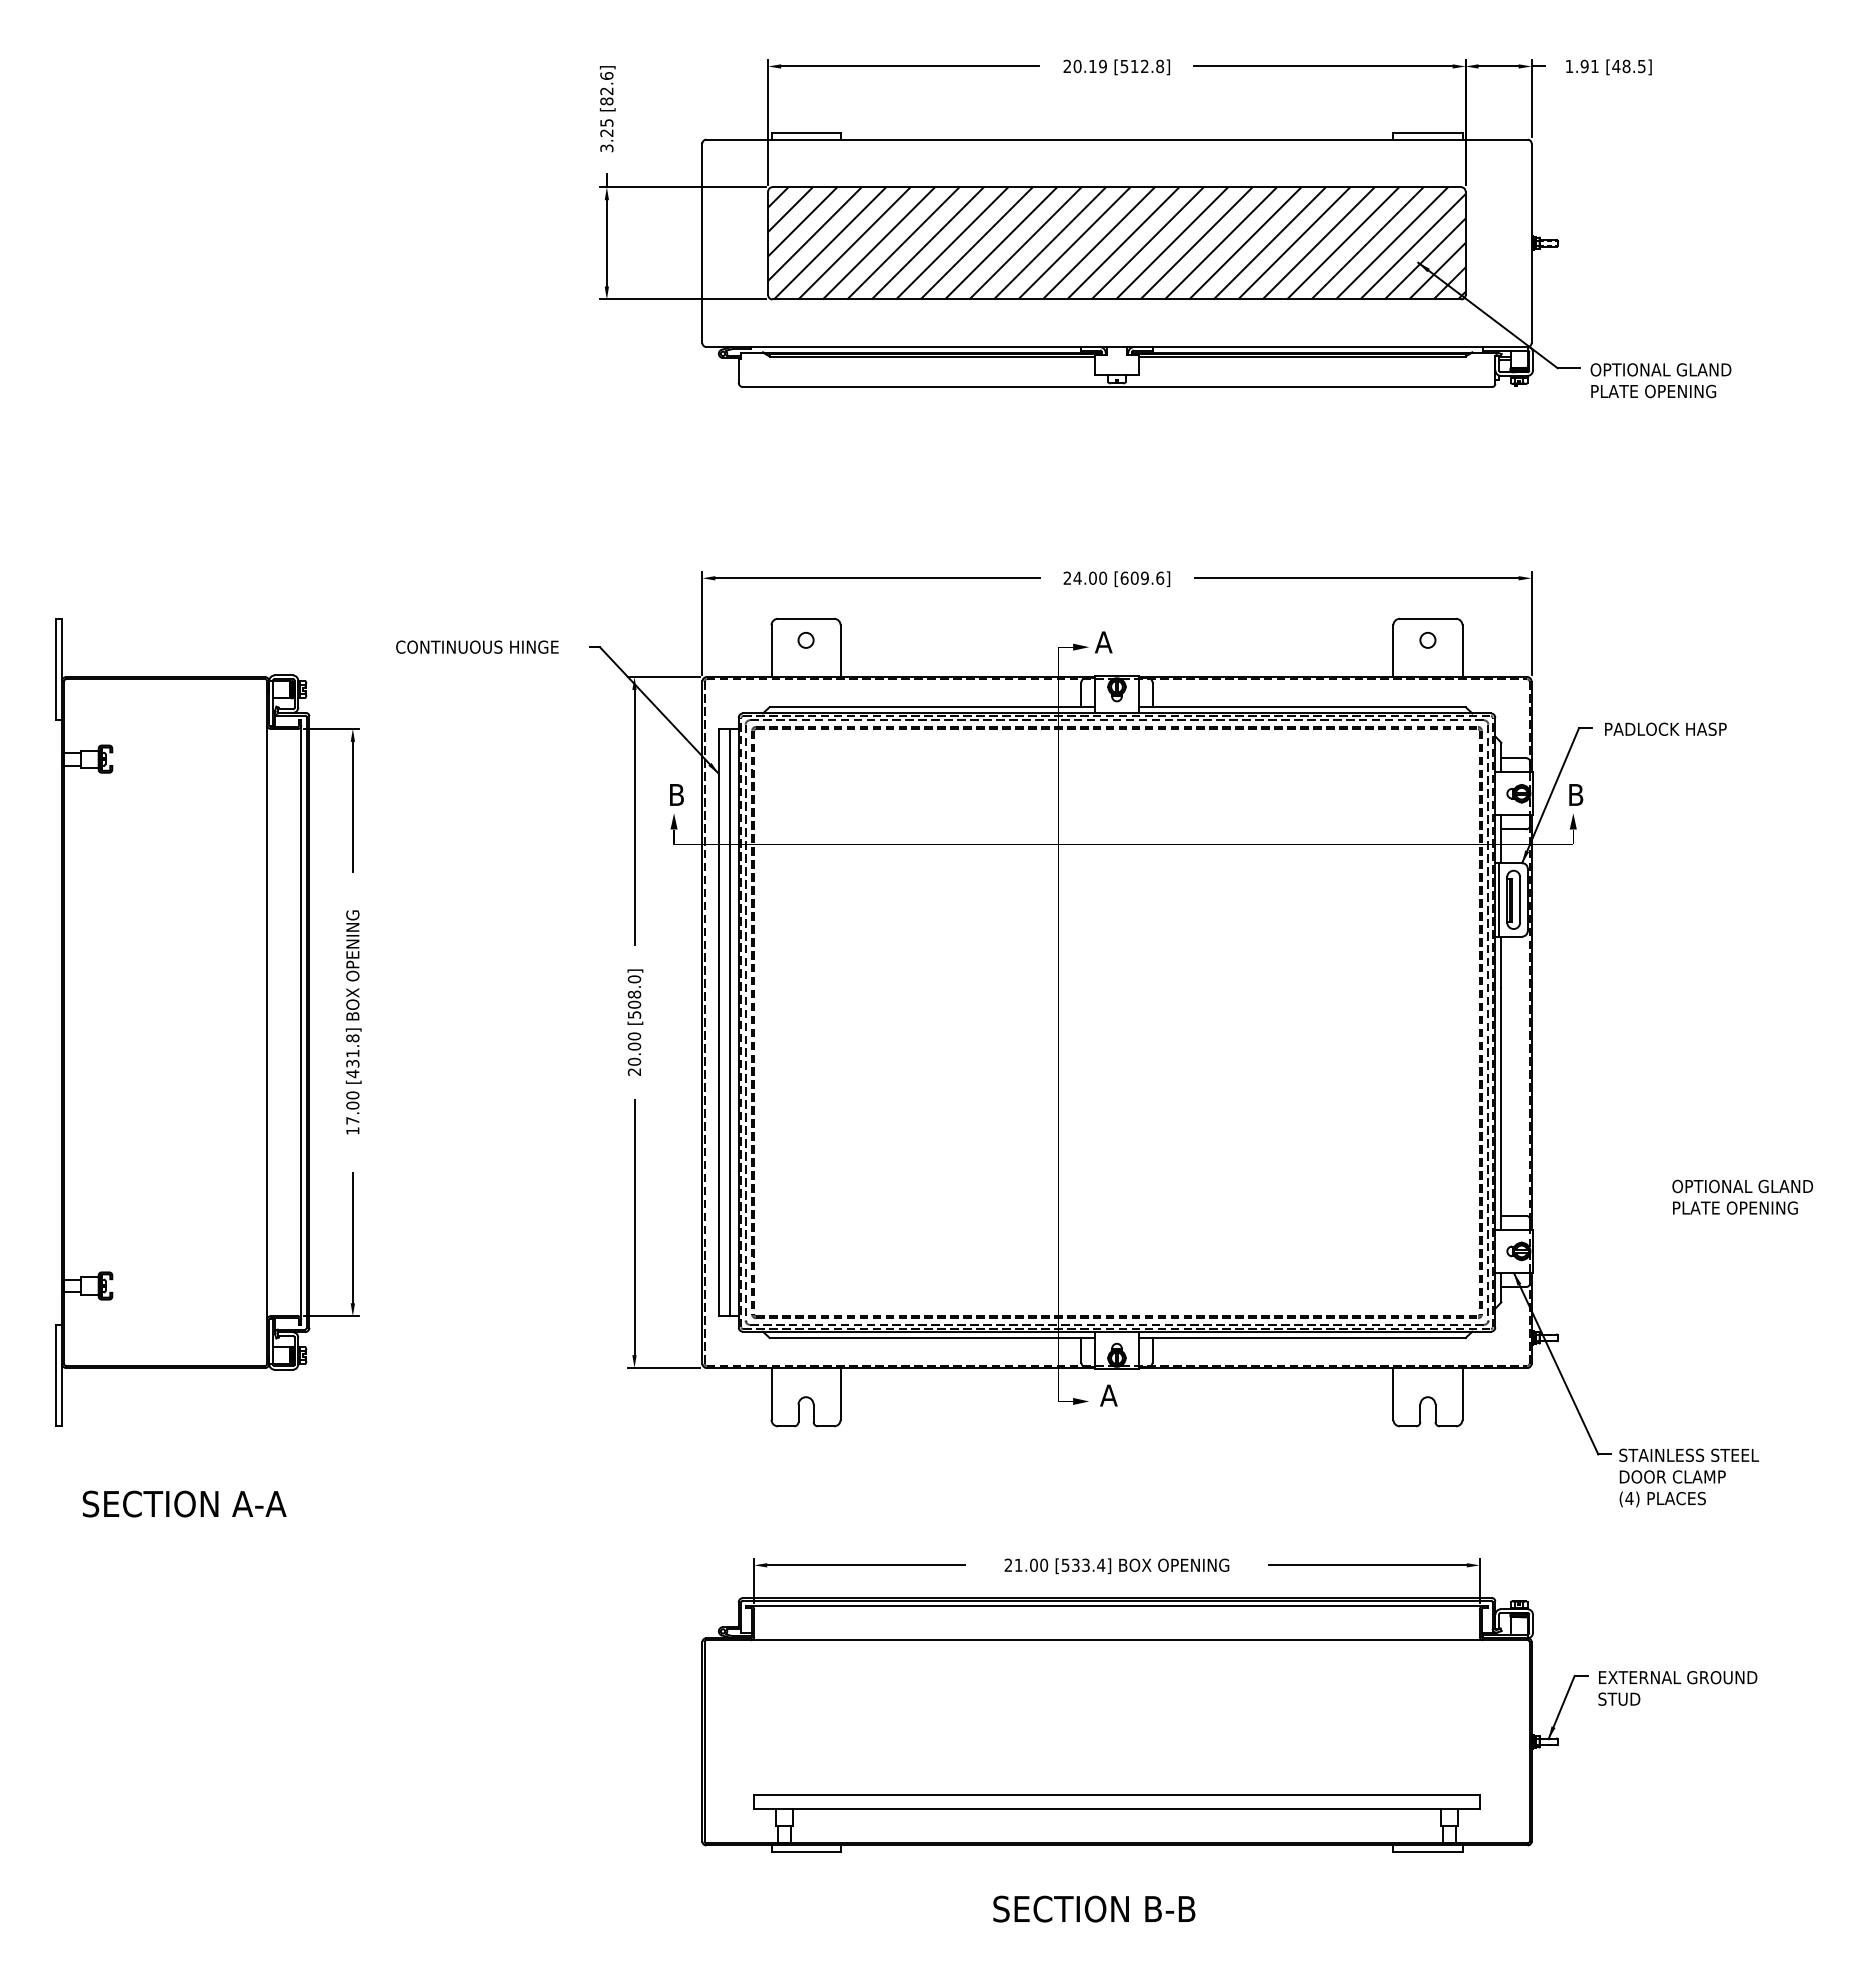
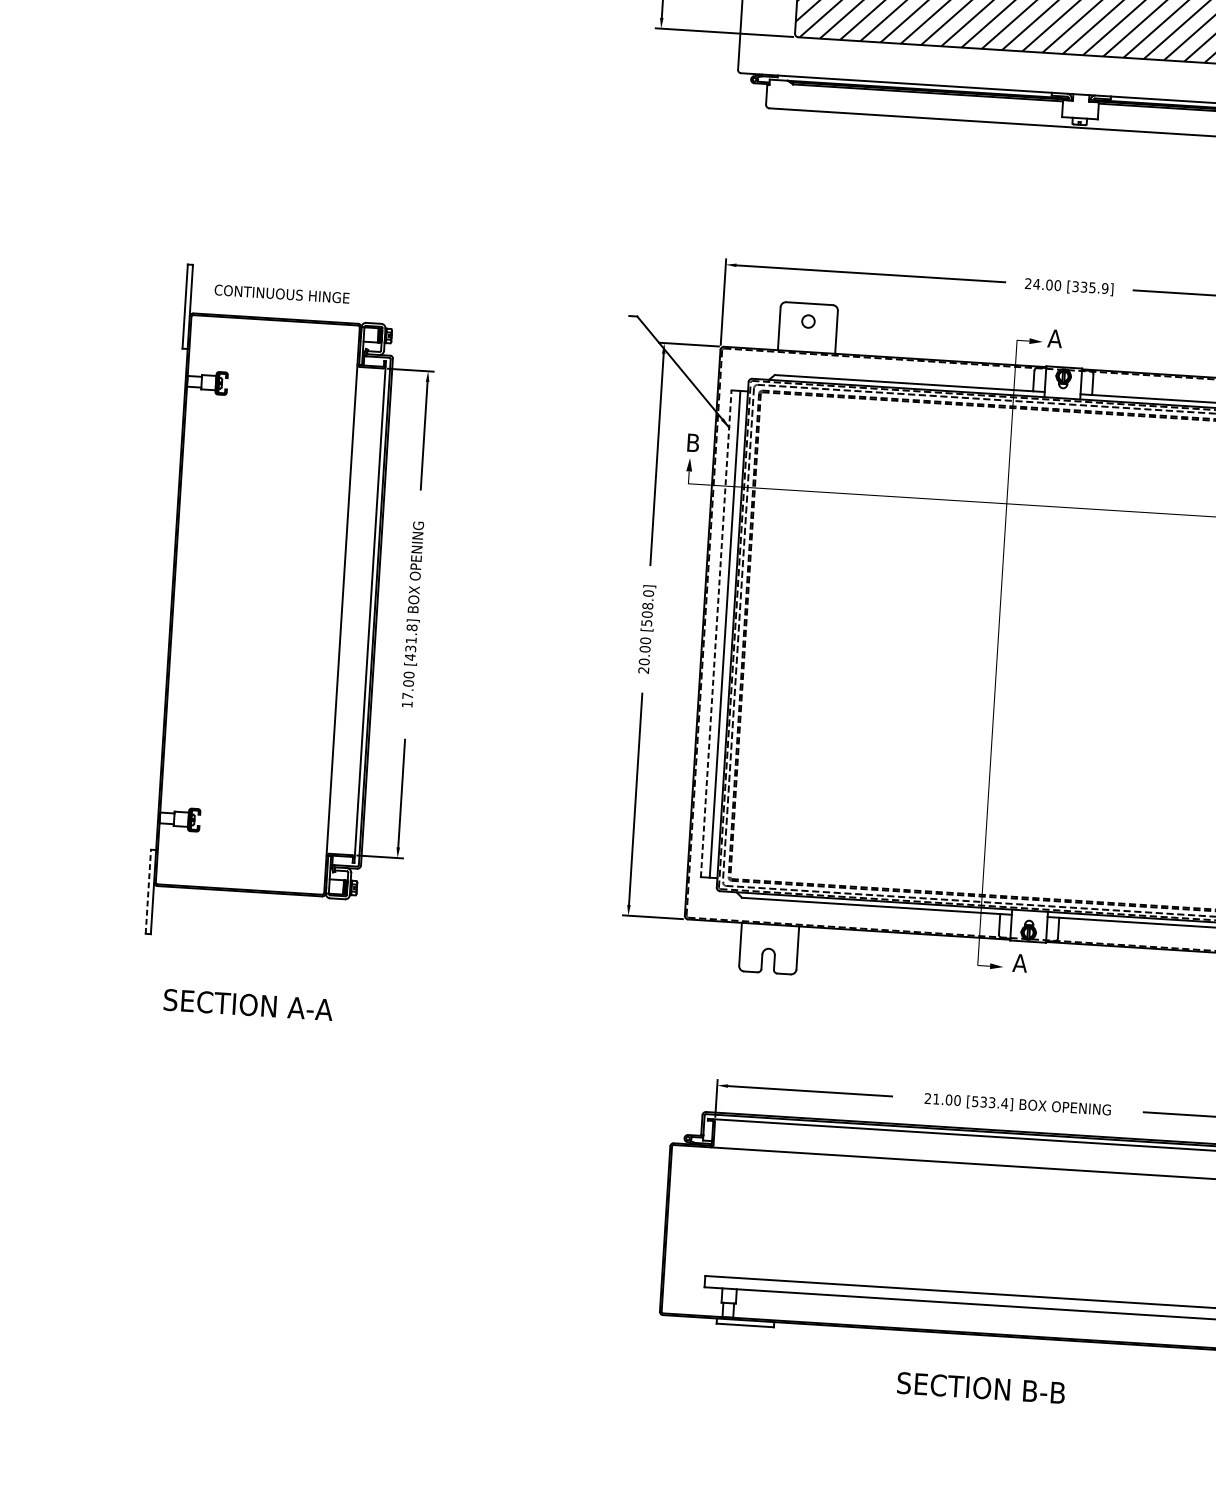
text: (1142, 577) -> (1090, 286), [609.6] -> [335.9]
text: (477, 646) -> (282, 293), moved
line: (718, 1022) -> (715, 633), solid -> dashed
line: (55, 1375) -> (148, 891), solid -> dashed

